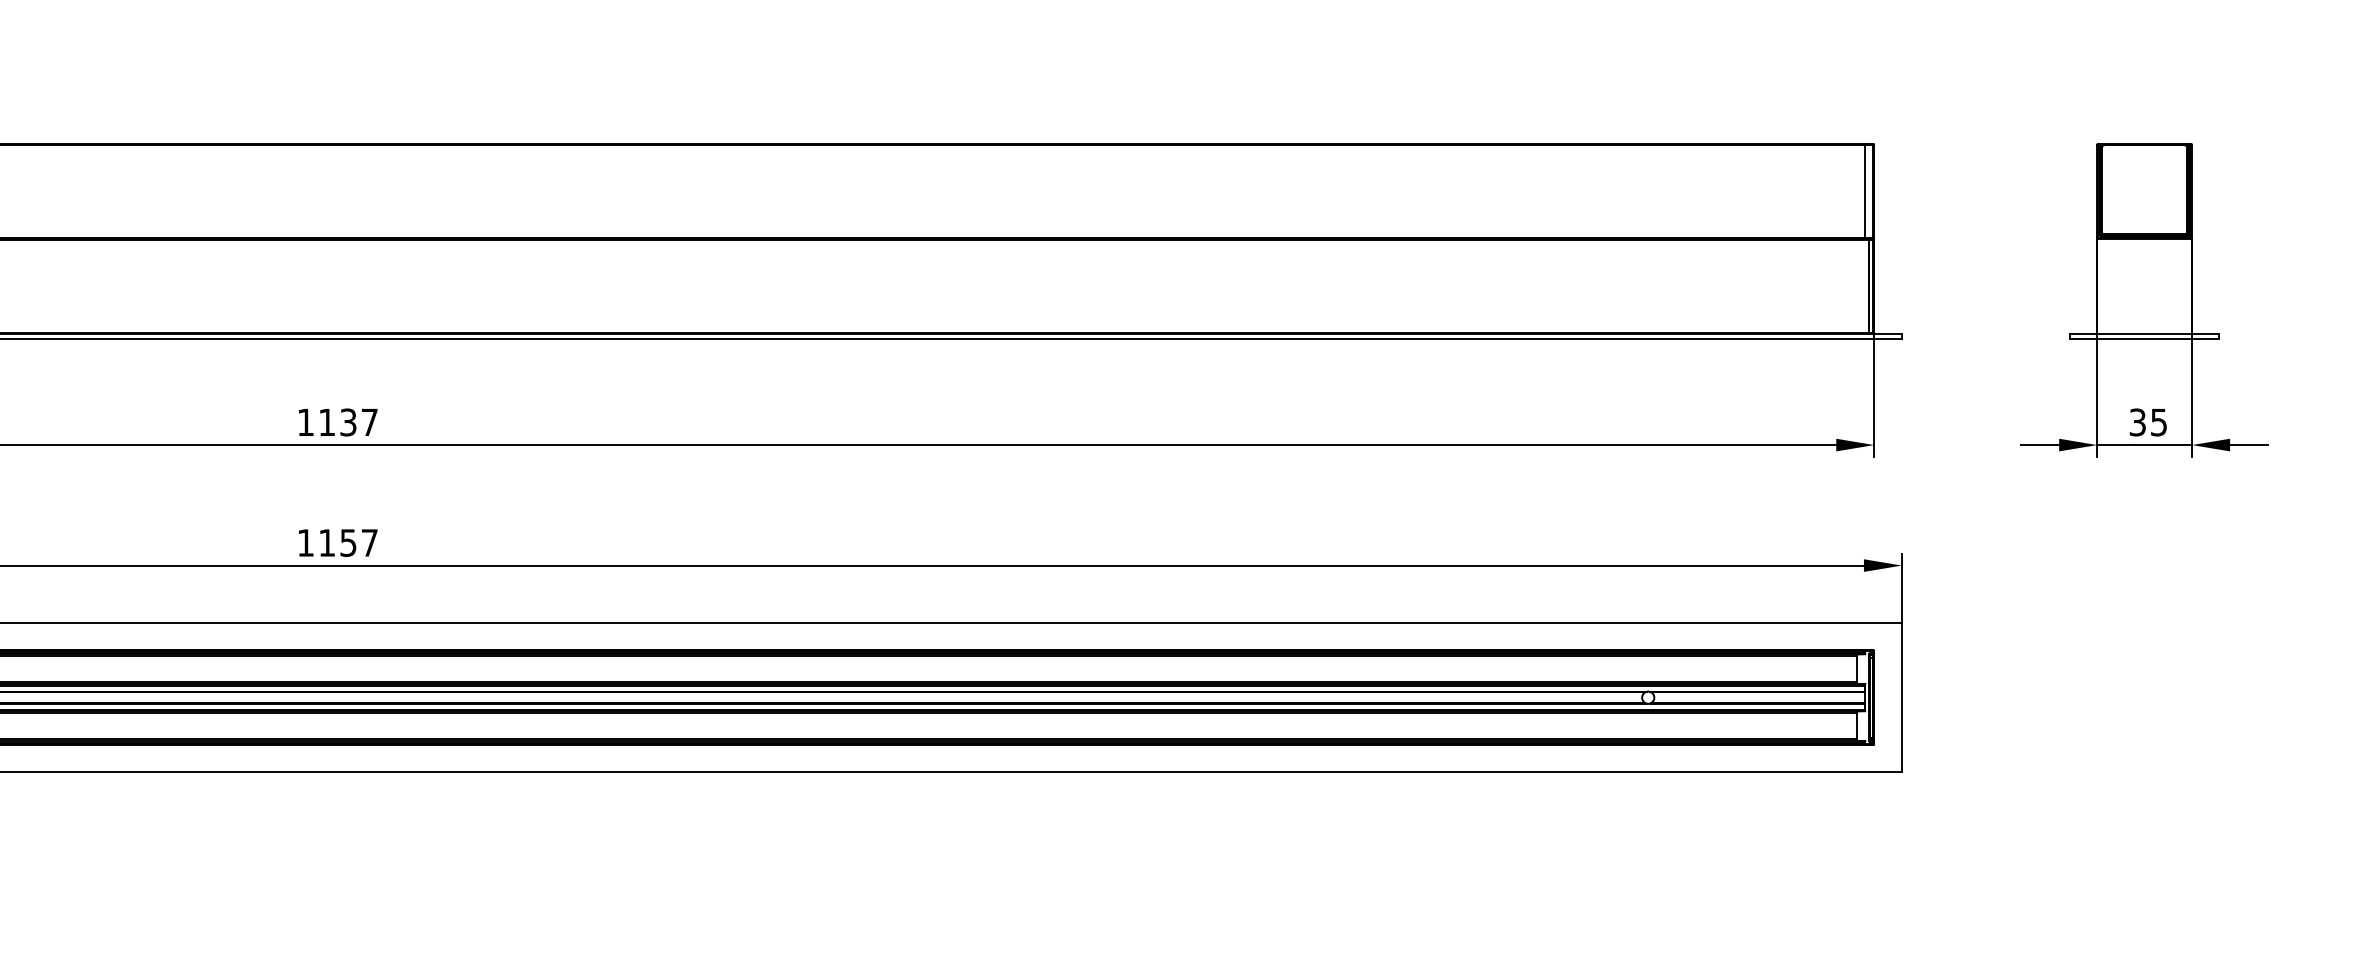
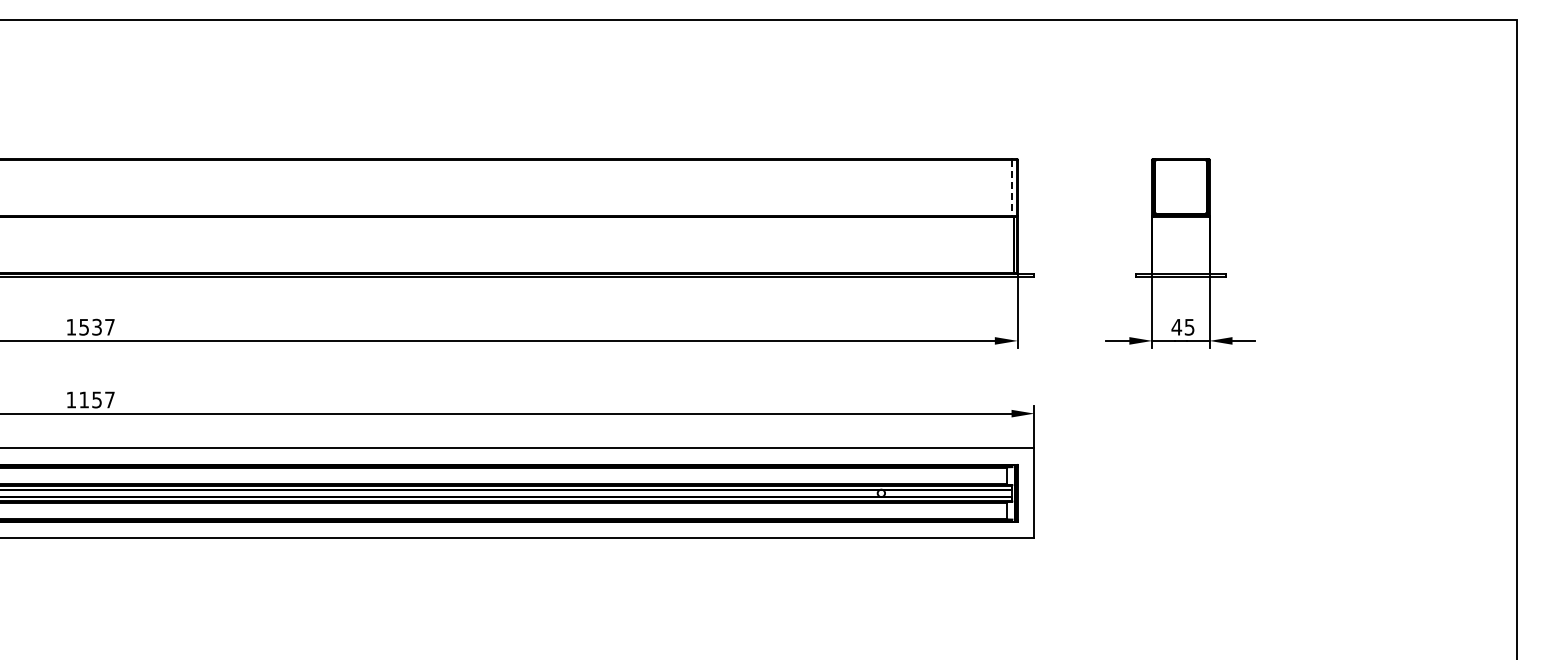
line: (1865, 192) -> (1012, 188), solid -> dashed
text: (2137, 421) -> (1176, 326), 35 -> 45
text: (325, 422) -> (83, 327), 1137 -> 1537

